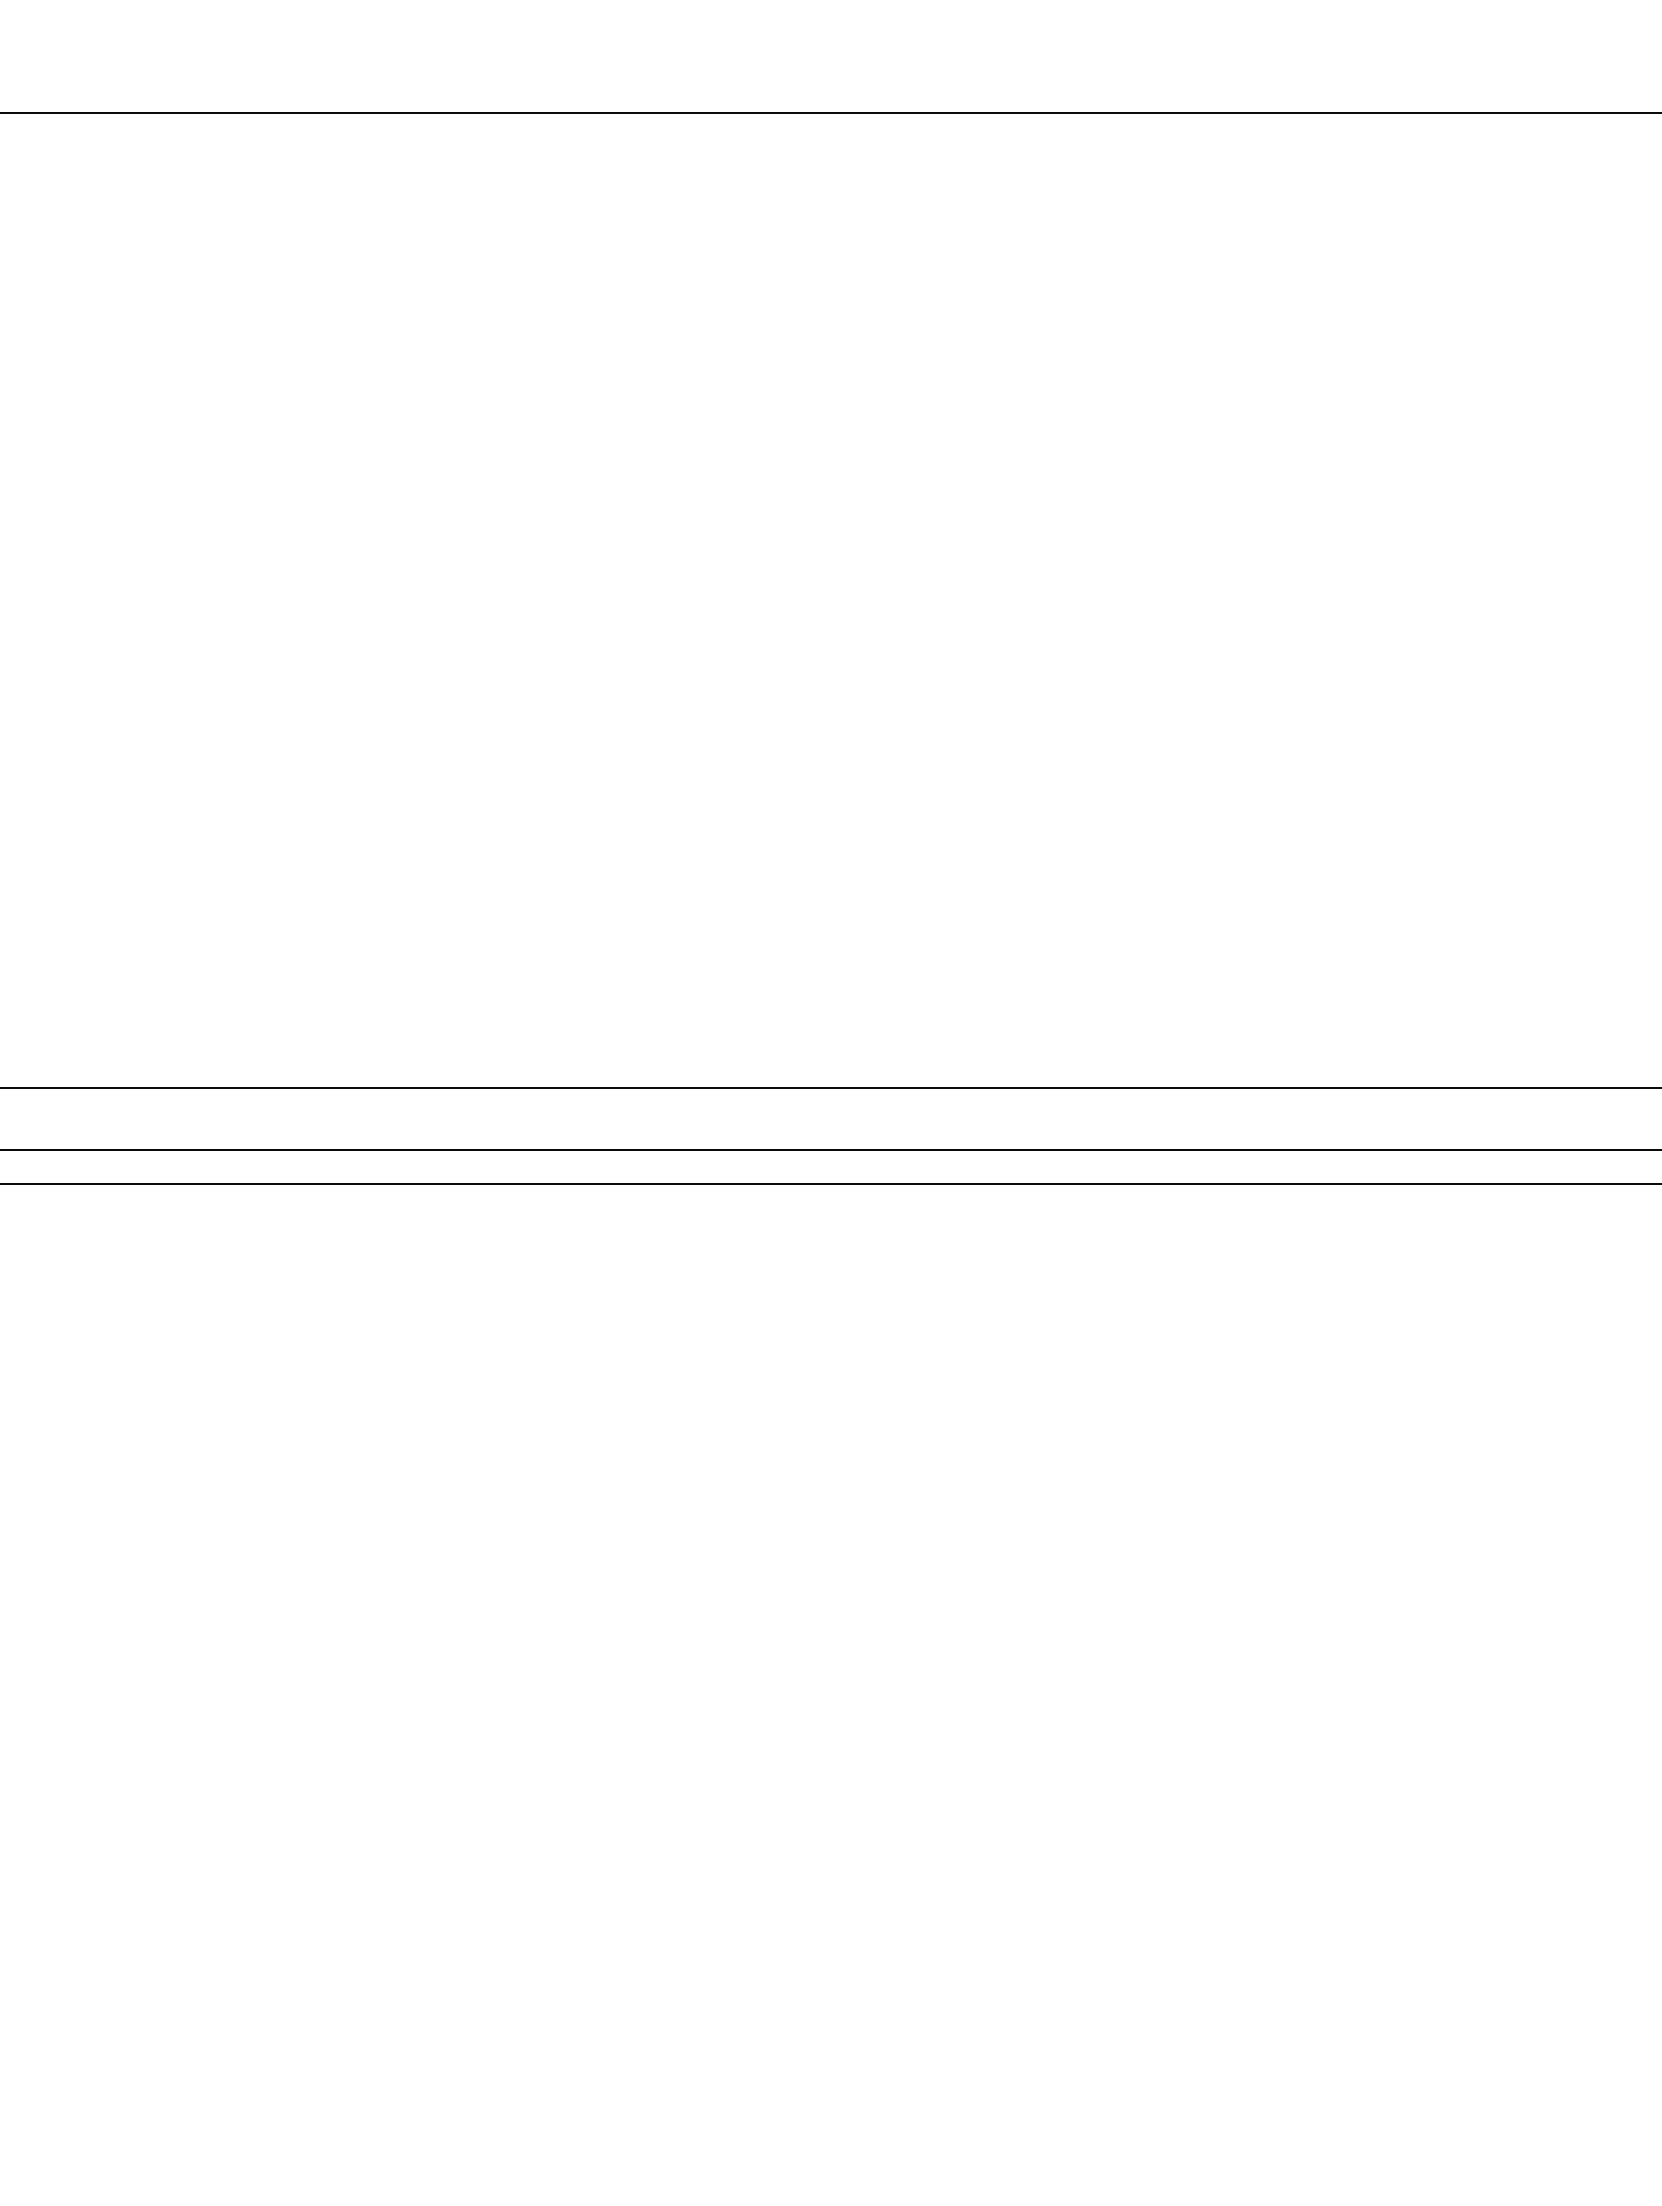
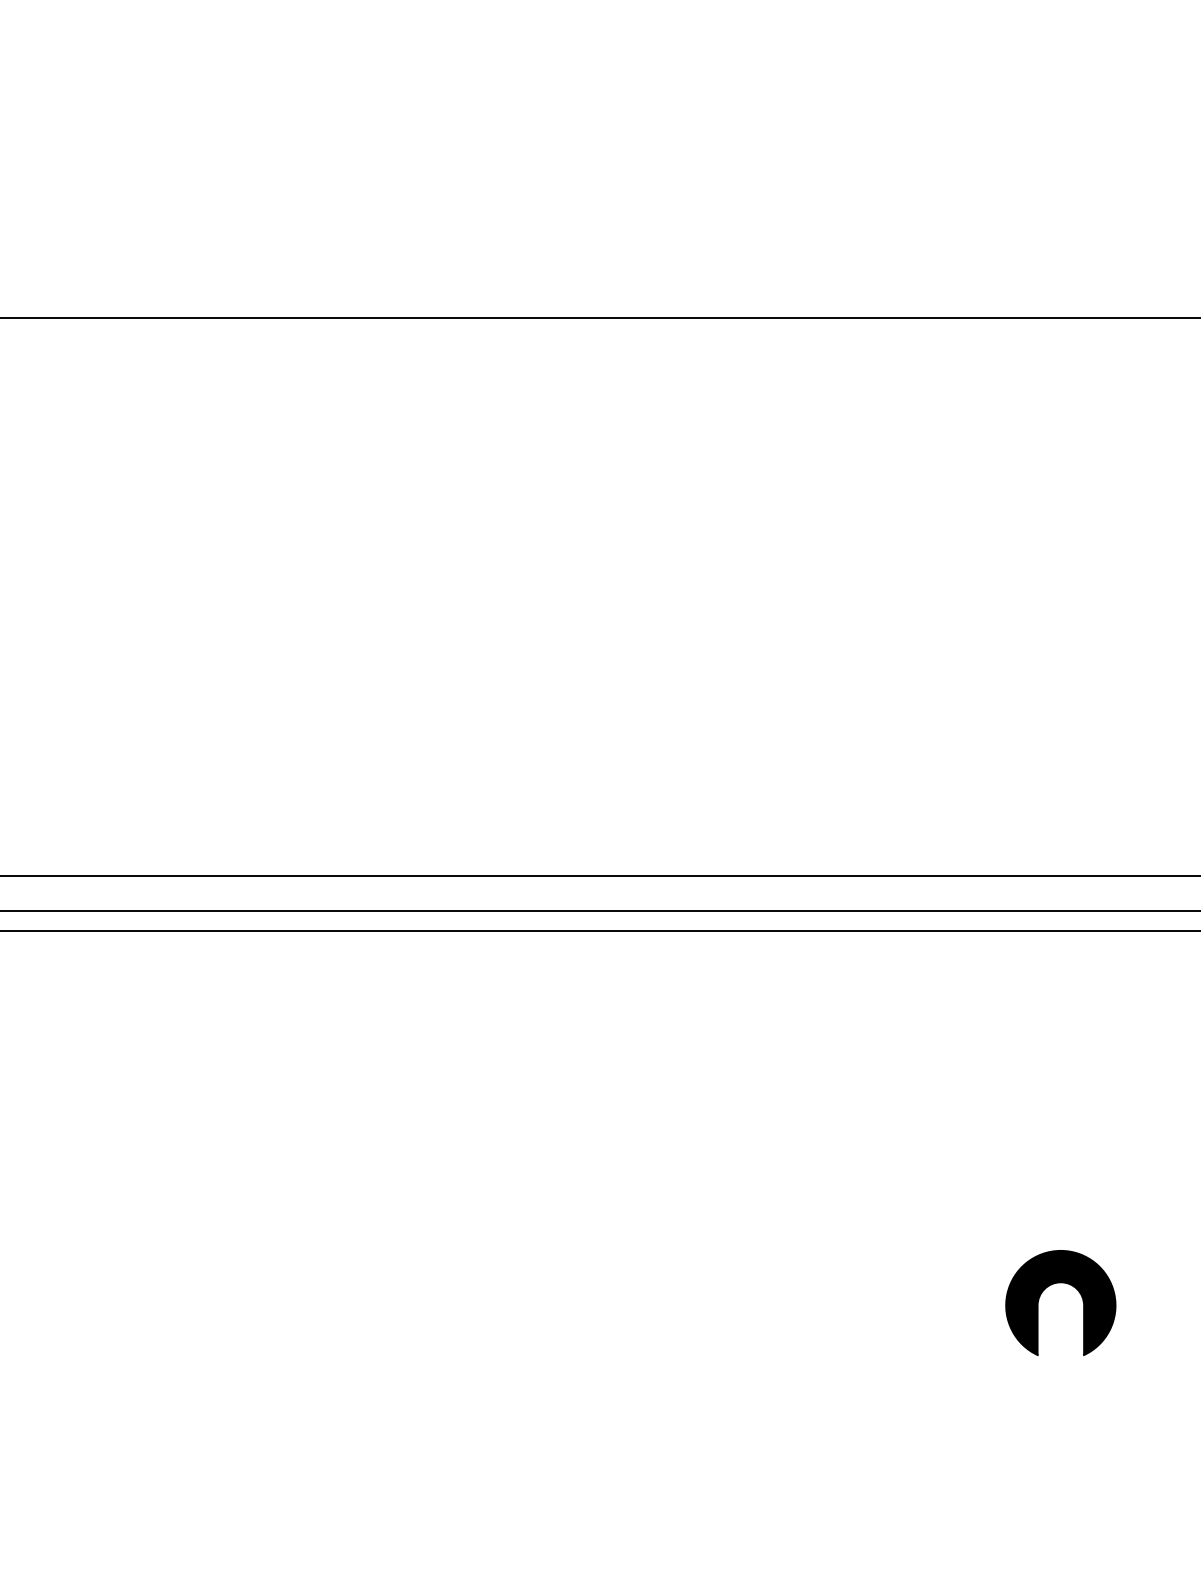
part: (1410, 1802) -> (1054, 1284), added

